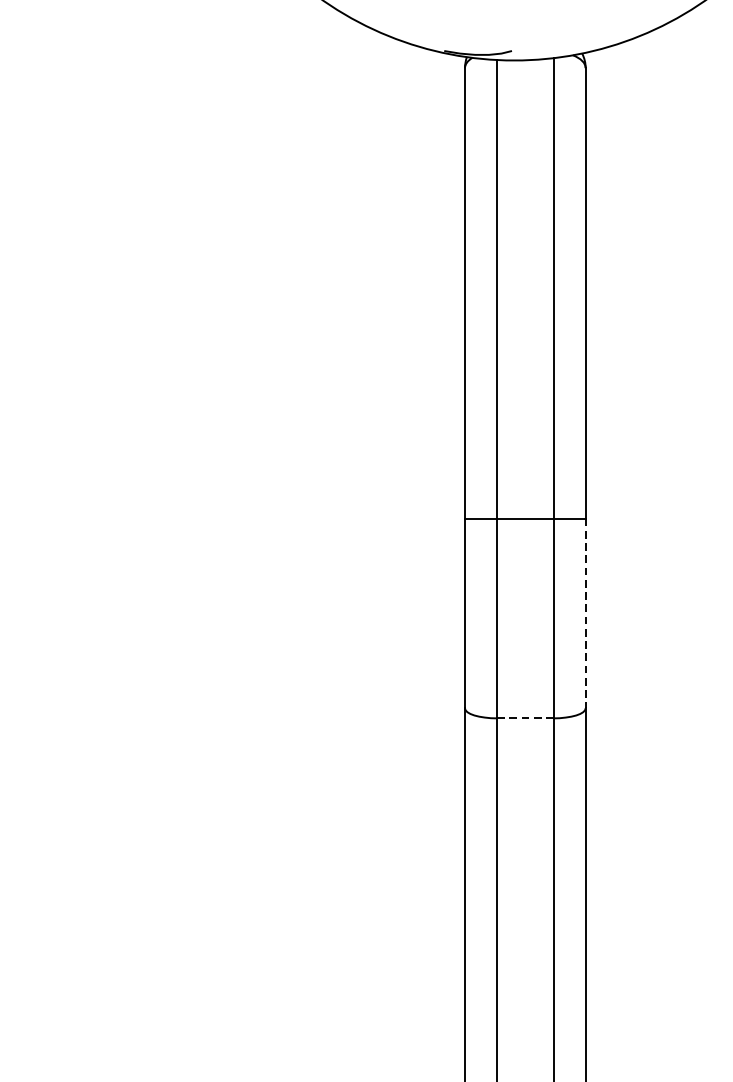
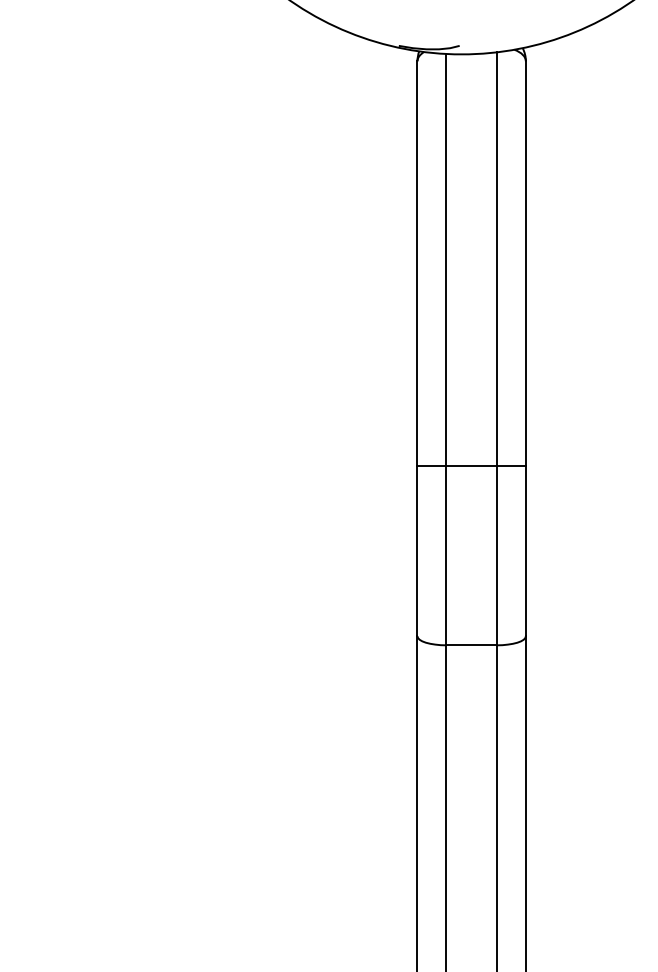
line: (585, 613) -> (525, 551), dashed -> solid
line: (526, 718) -> (472, 645), dashed -> solid

